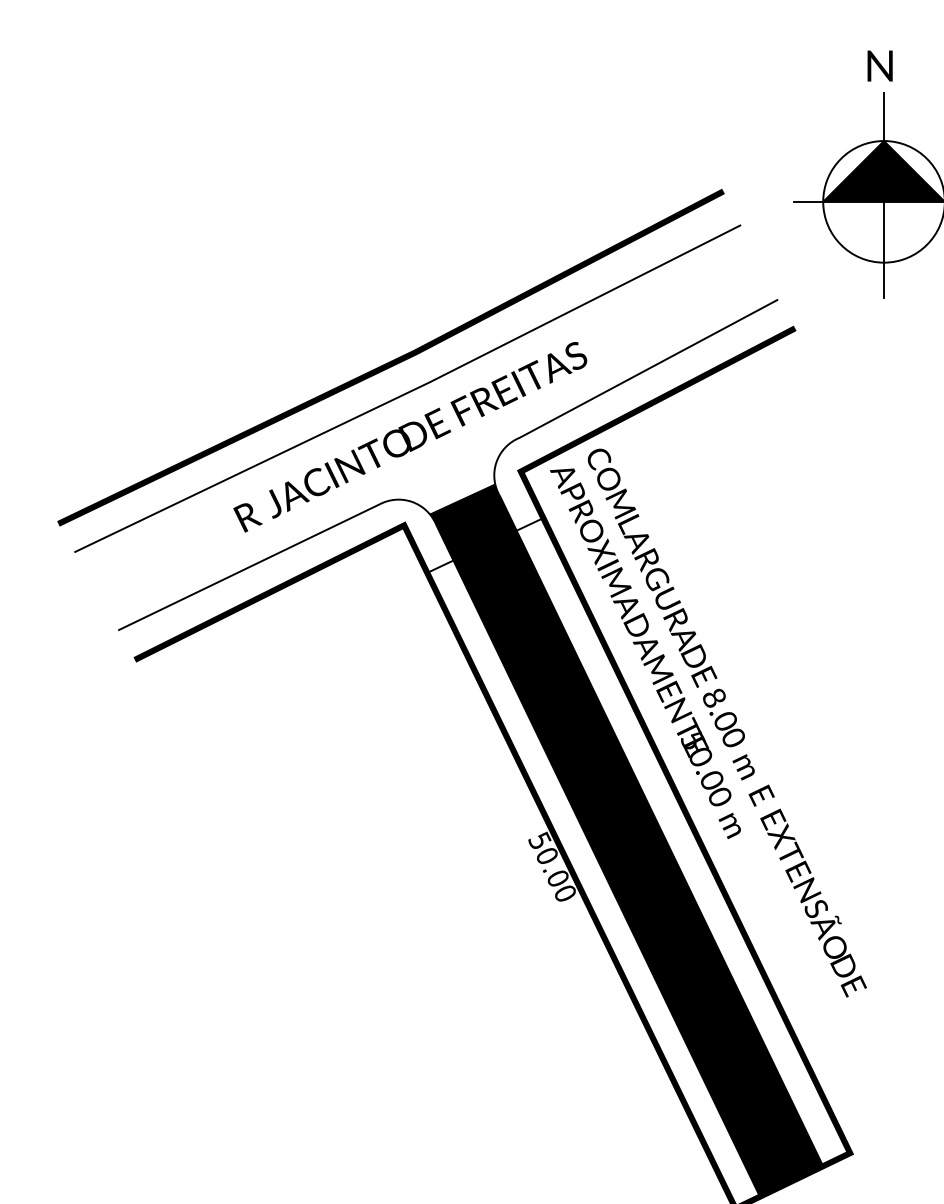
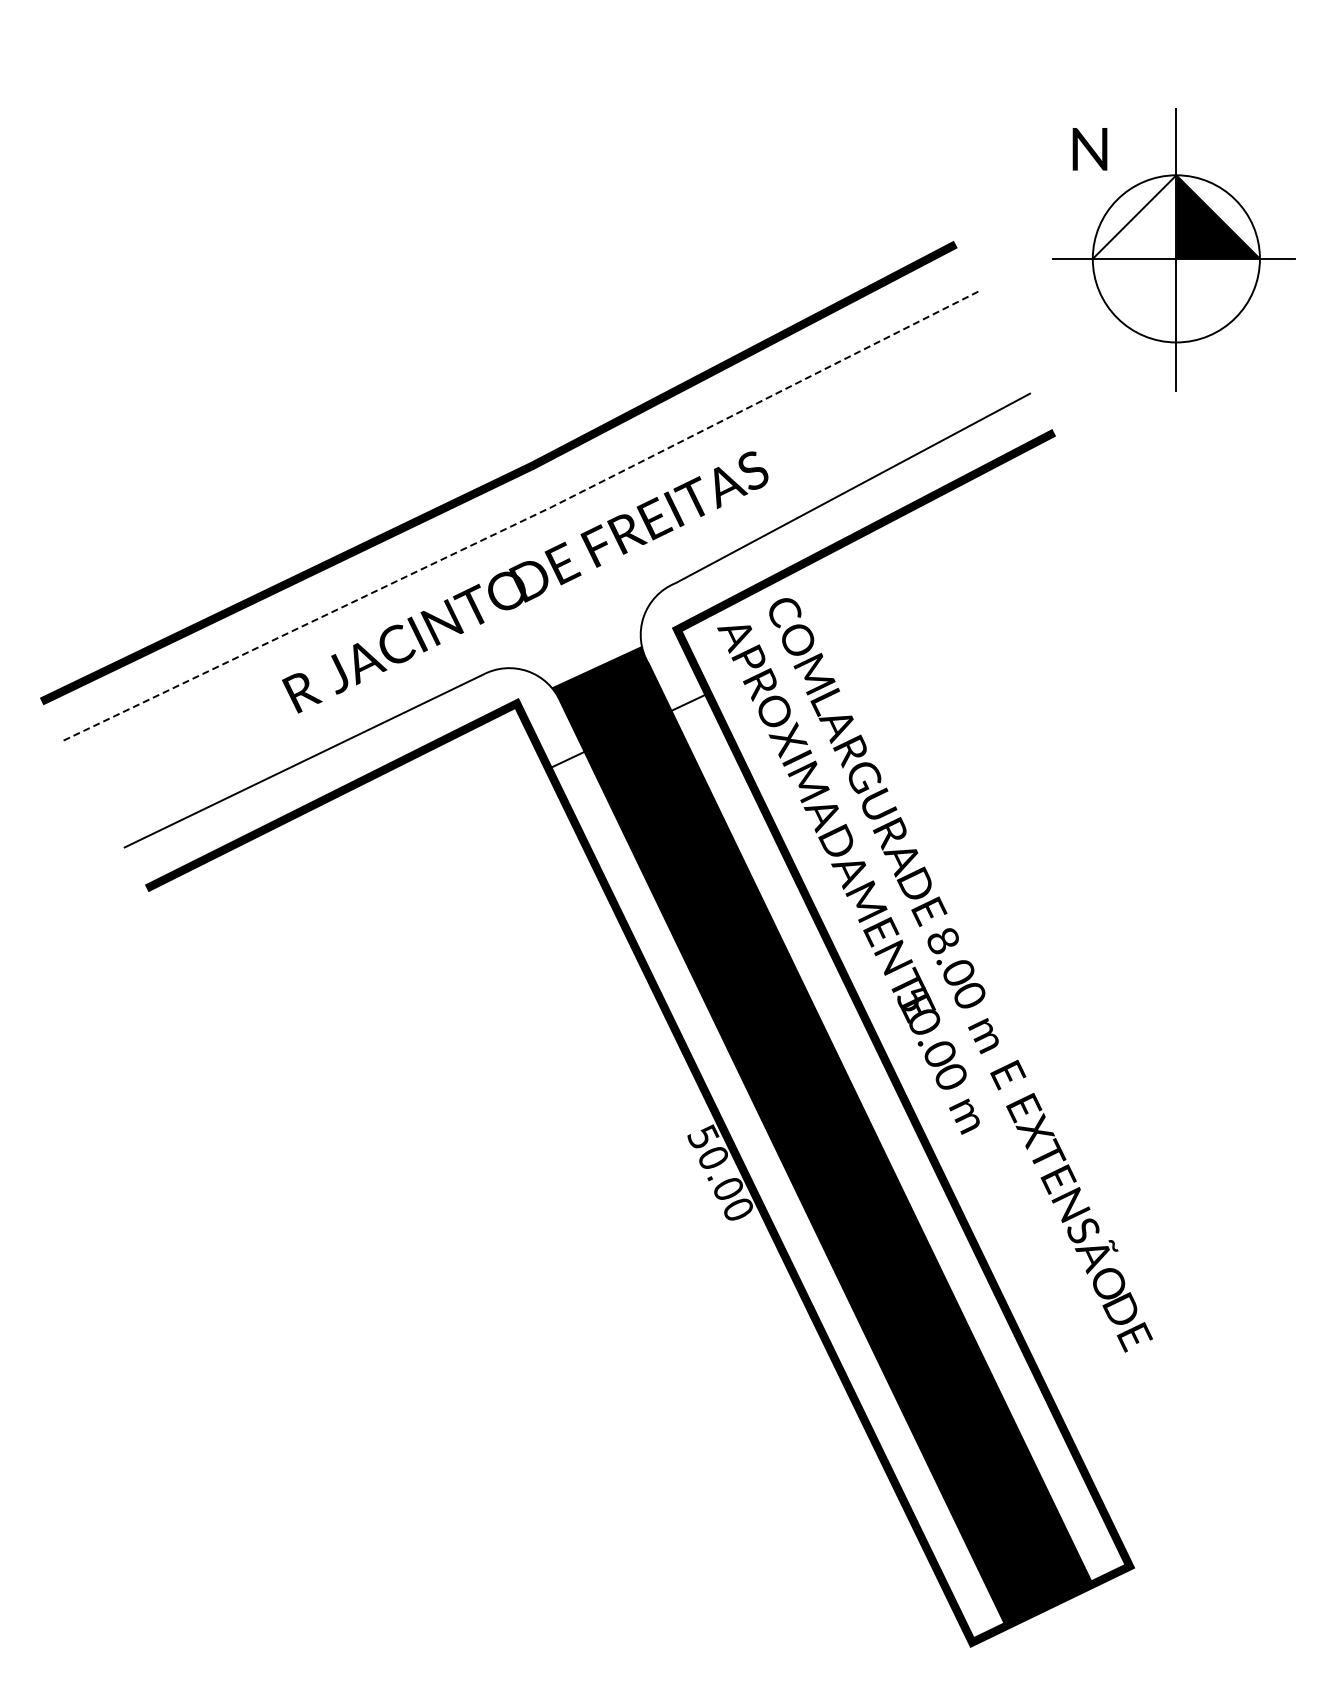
text: (879, 66) -> (1089, 149), moved
fill: (853, 171) -> (1134, 216), removed
line: (409, 391) -> (524, 519), solid -> dashed

